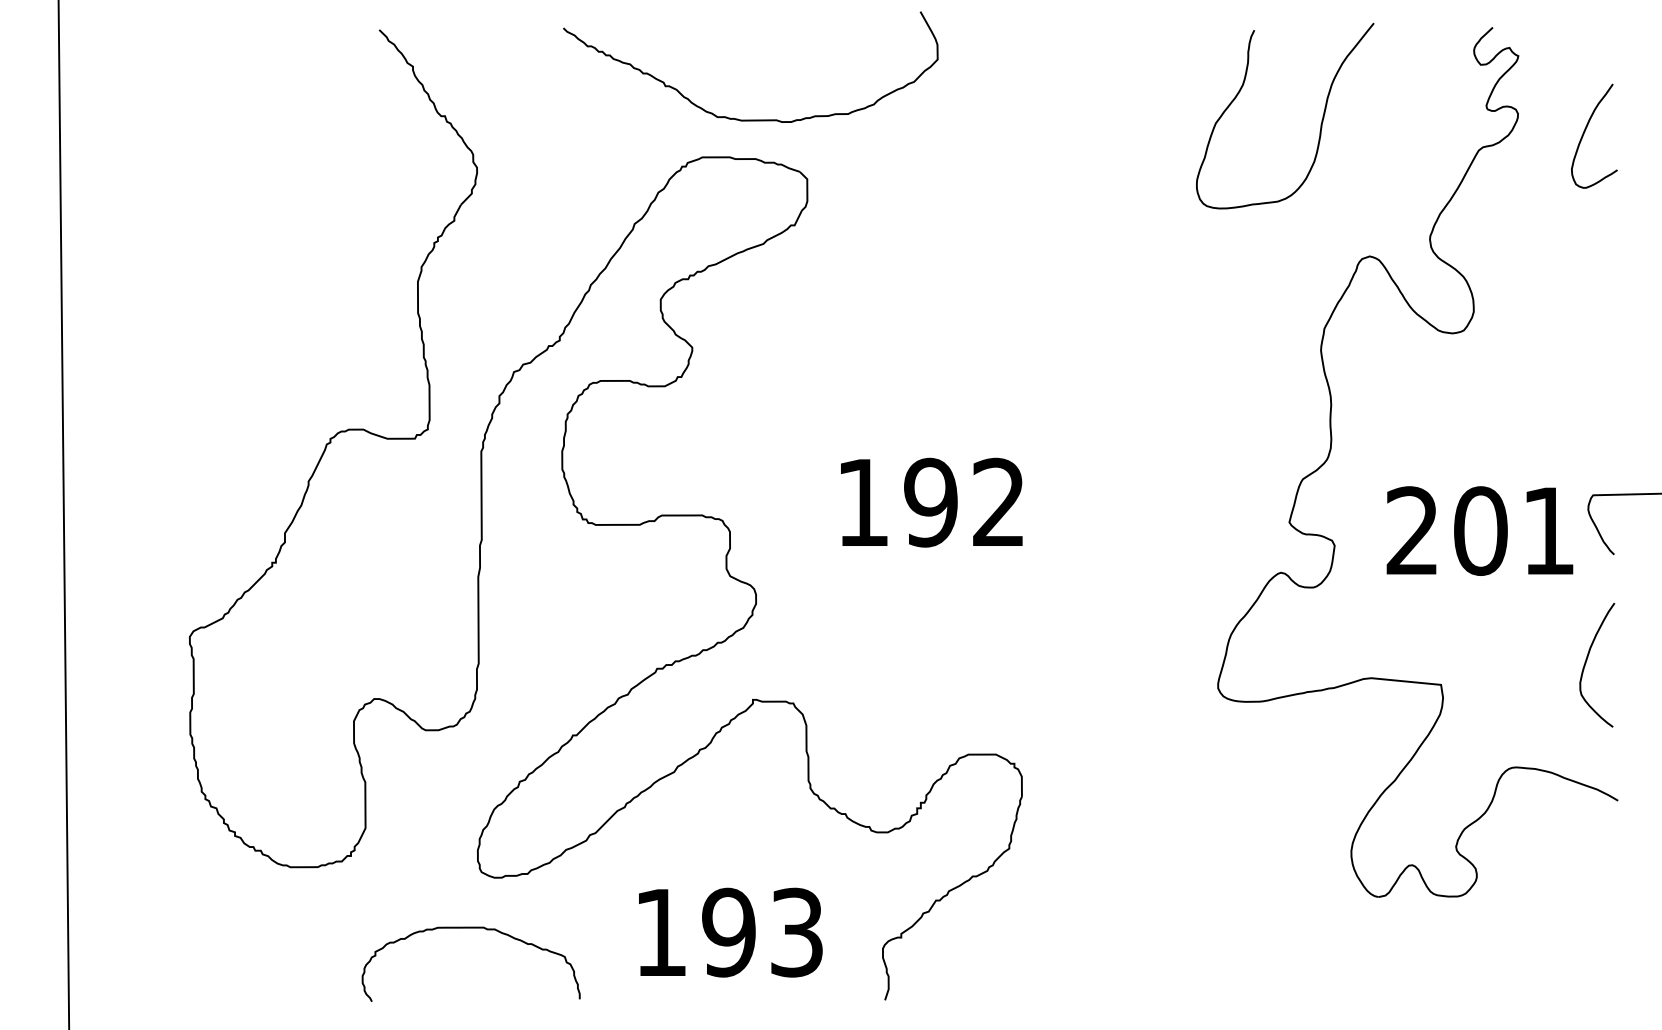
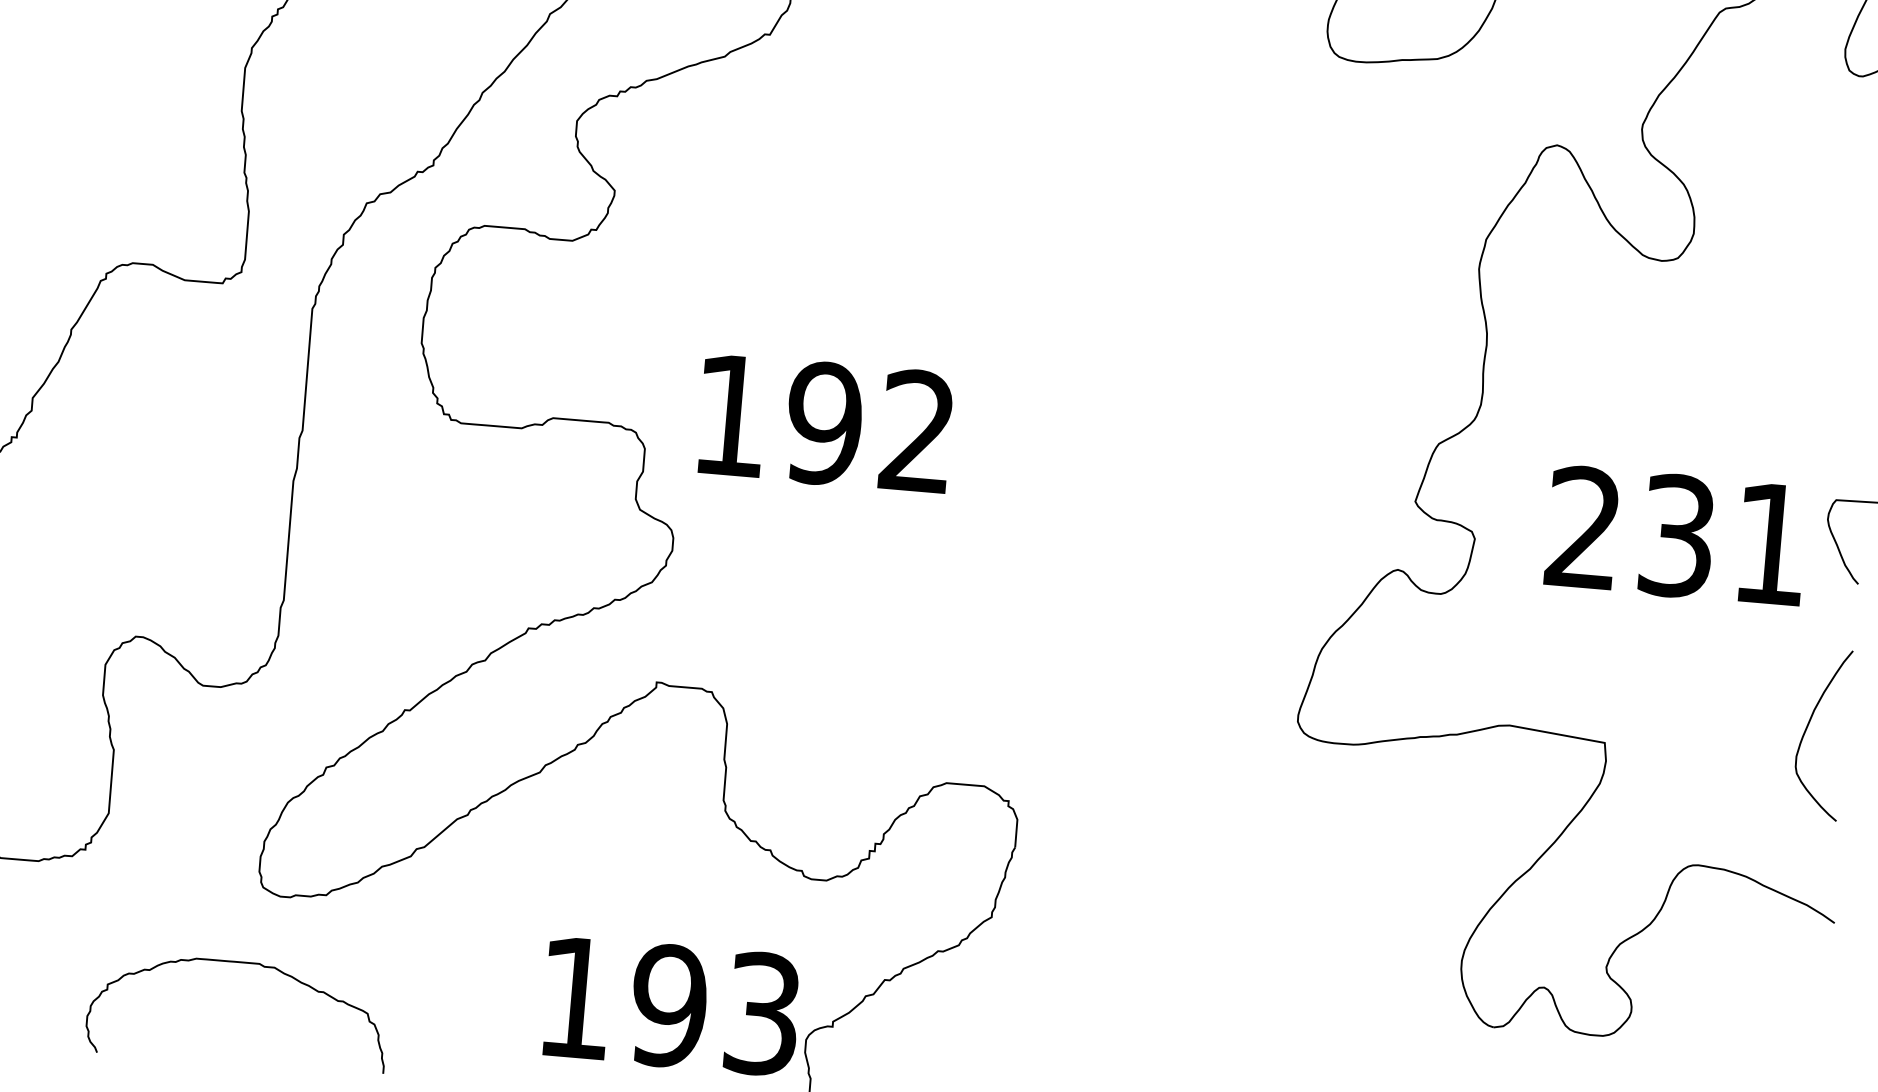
text: (931, 502) -> (825, 423), moved
text: (1480, 530) -> (1677, 535), 201 -> 231
text: (730, 932) -> (671, 1005), moved

